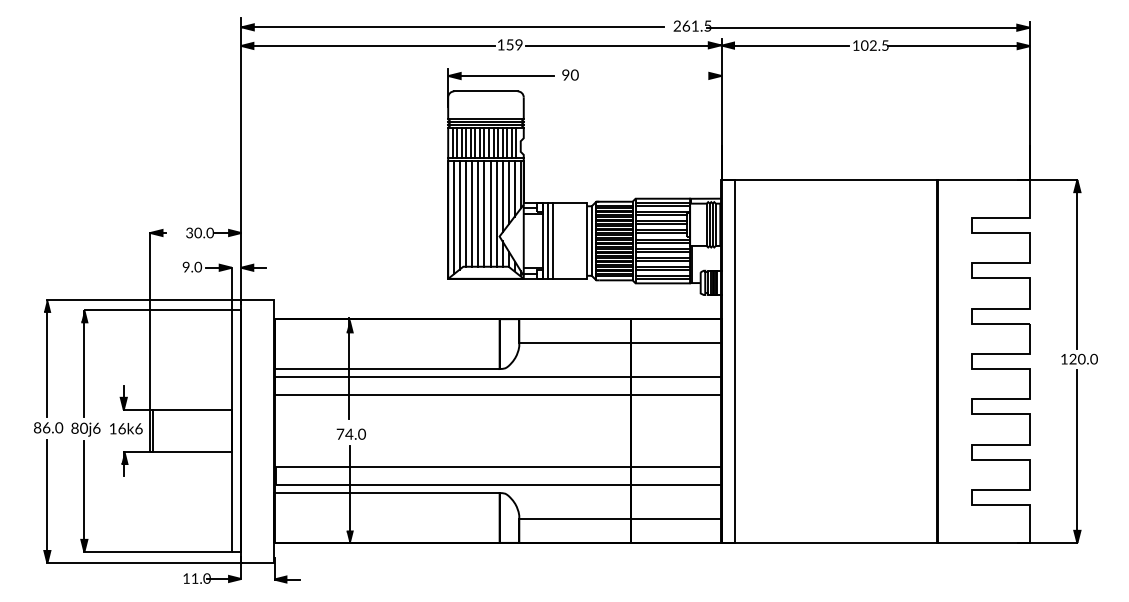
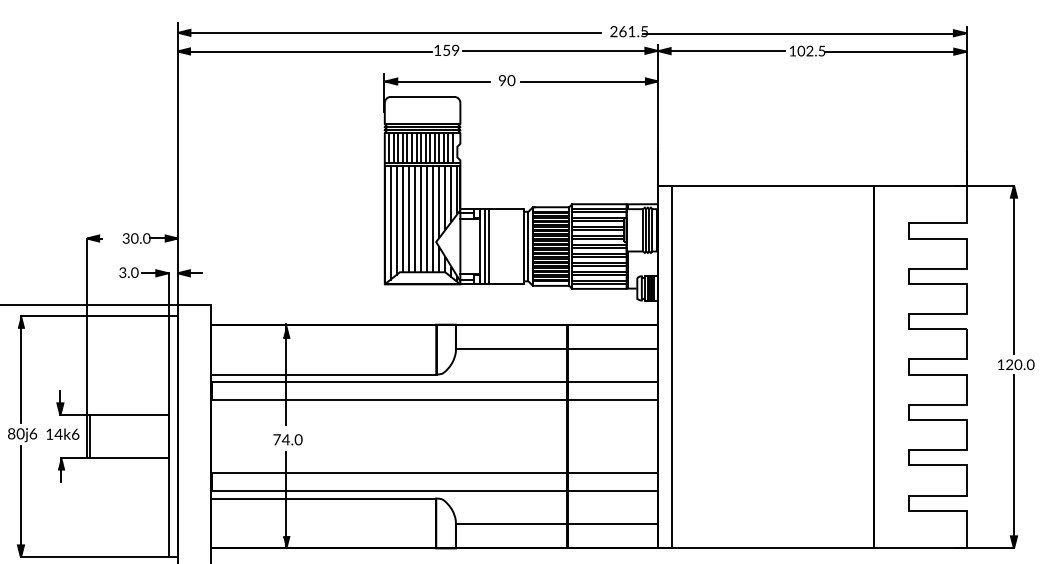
line: (652, 76) -> (589, 82), added
text: (185, 267) -> (122, 273), 9.0 -> 3.0
text: (121, 428) -> (58, 434), 16k6 -> 14k6

